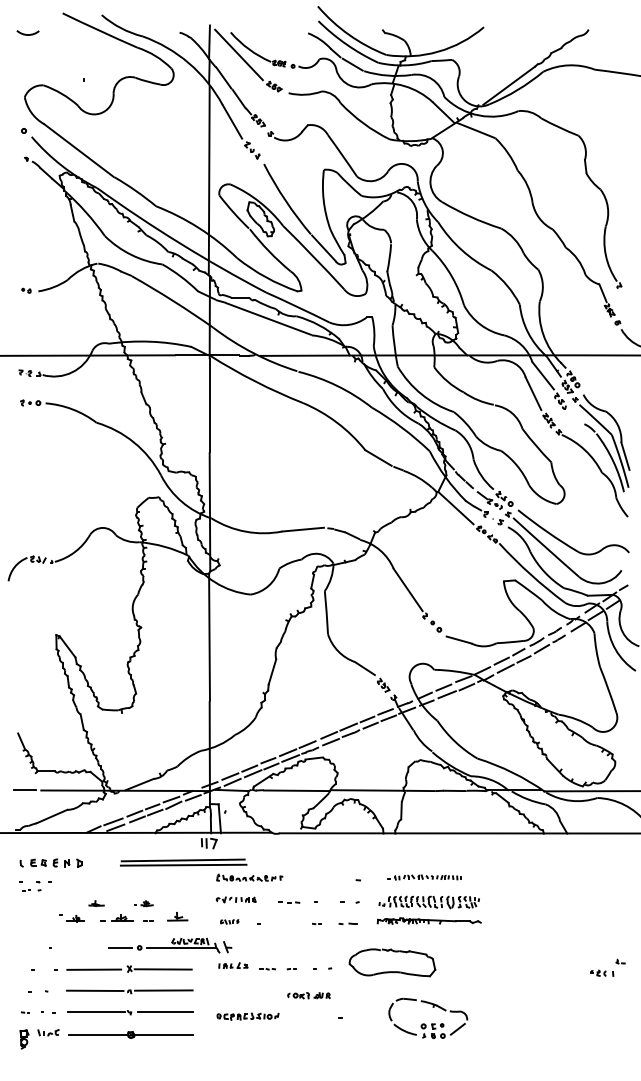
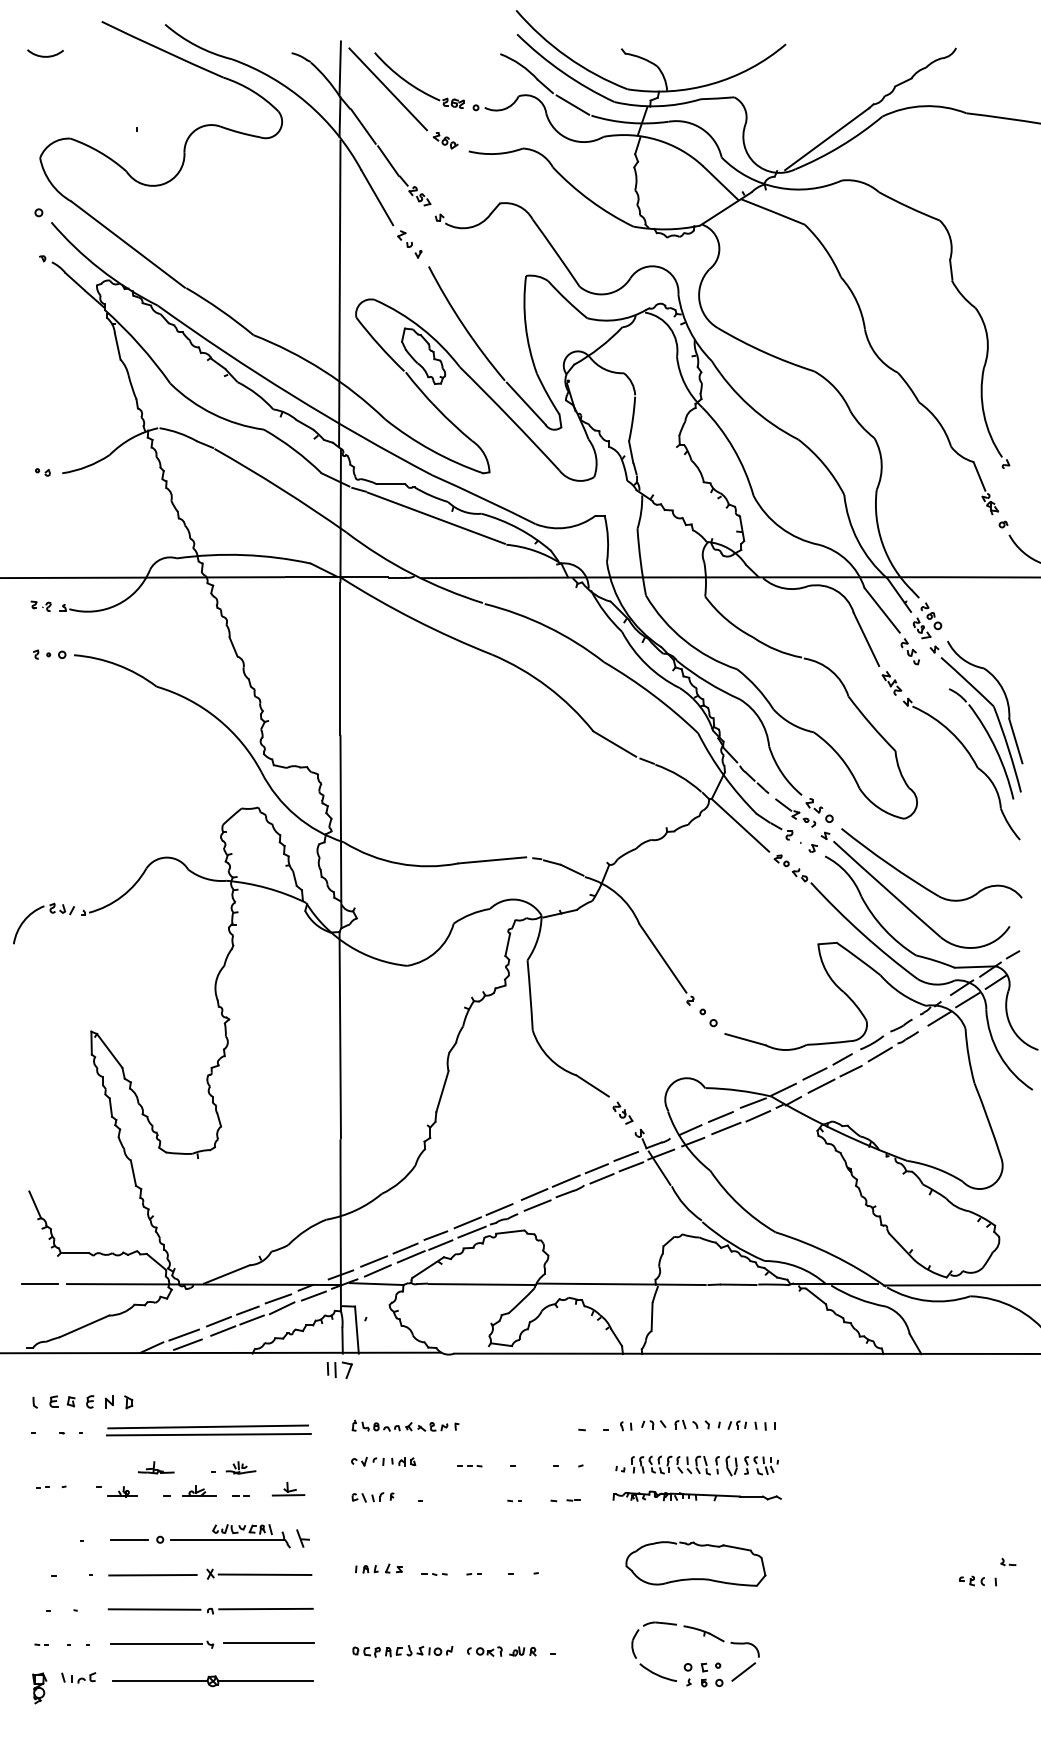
part: (183, 862) -> (208, 1430), moved
part: (424, 877) -> (689, 1425), size x1.43
part: (31, 890) -> (51, 1487), moved
part: (289, 902) -> (470, 1466), size x0.71
part: (96, 903) -> (156, 1467), size x1.43
part: (143, 903) -> (232, 1467), size x1.43
part: (229, 921) -> (372, 1496), size x1.43
part: (170, 945) -> (210, 1535), moved
part: (392, 971) -> (695, 1578), moved
part: (308, 995) -> (501, 1651), moved

